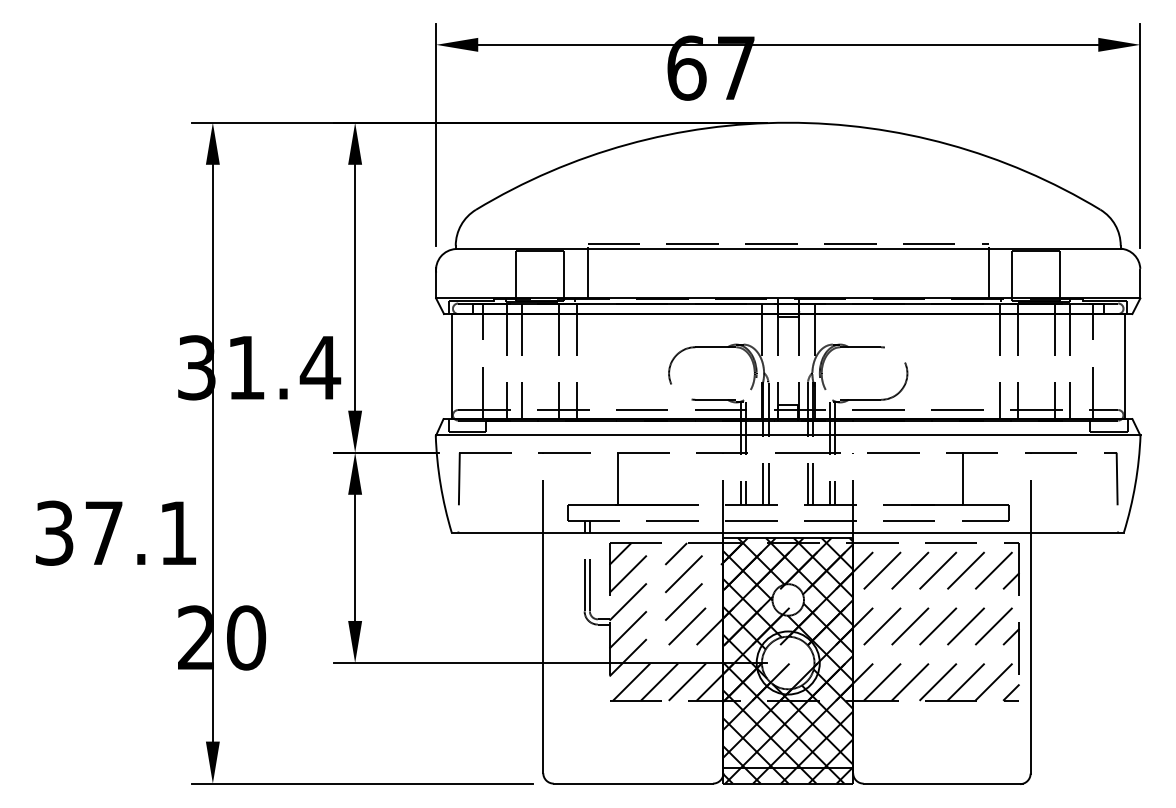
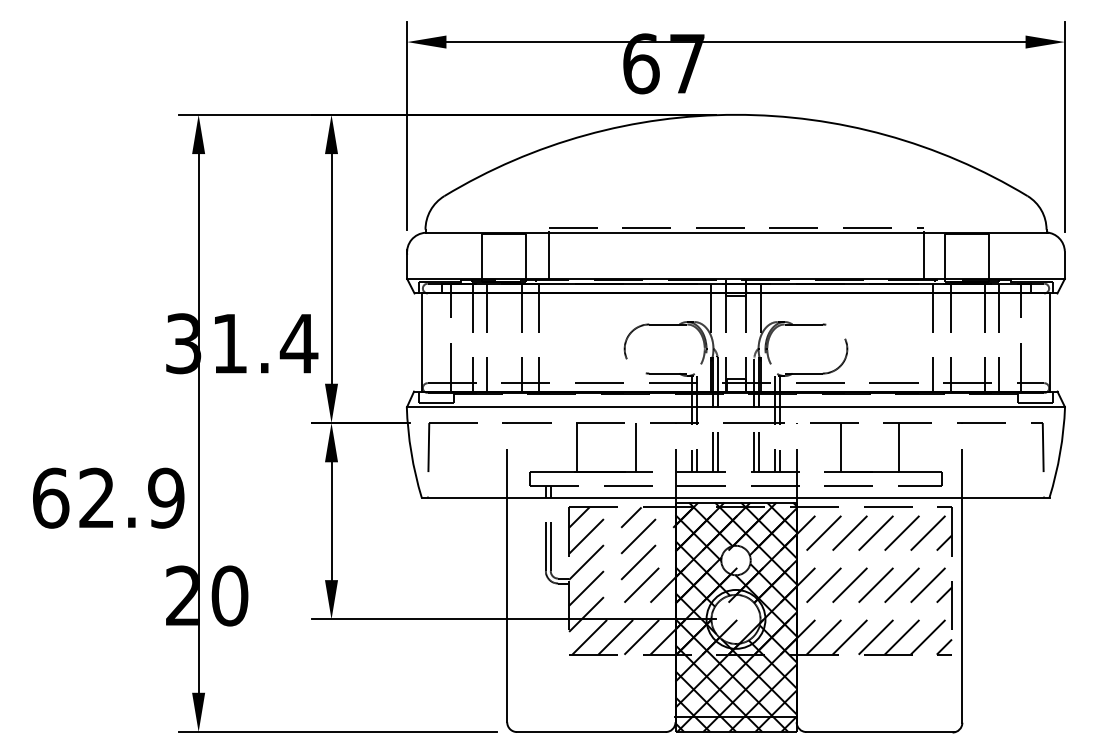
line: (900, 477) -> (840, 446), added
line: (680, 478) -> (635, 447), added
text: (116, 532) -> (108, 497), 37.1 -> 62.9

